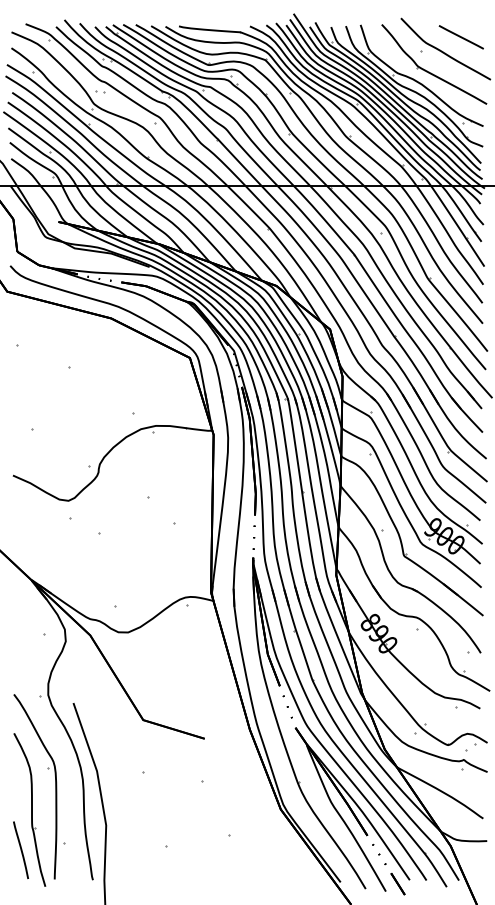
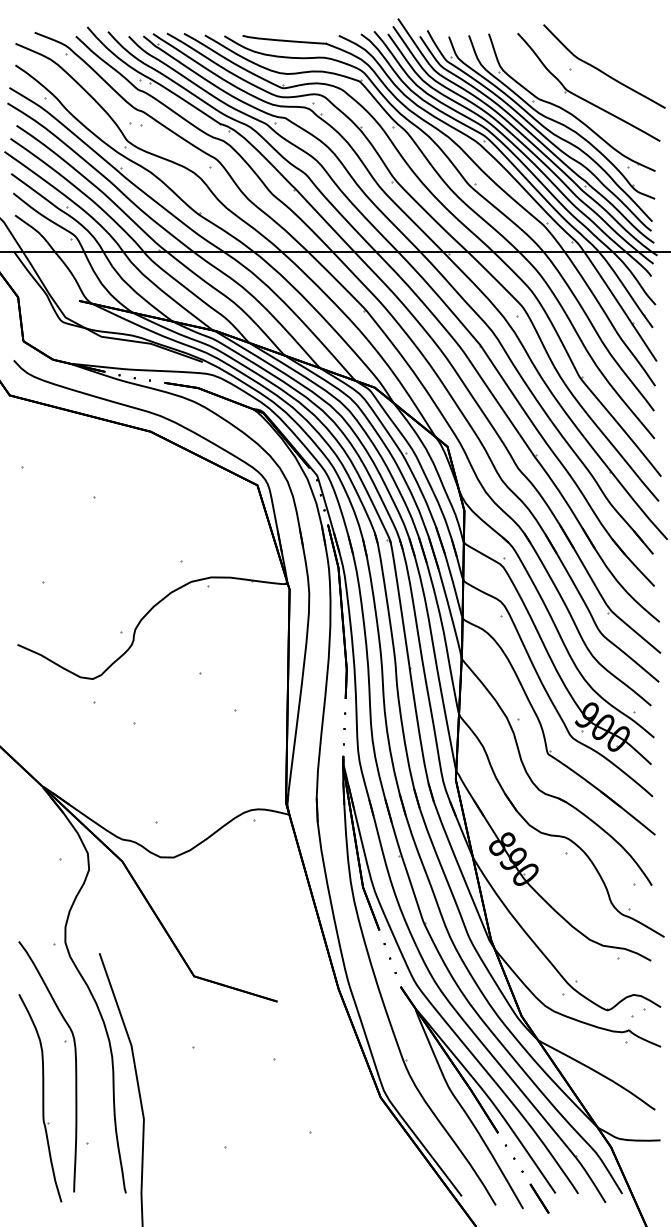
line: (460, 37) -> (624, 50), removed
line: (20, 850) -> (27, 1153), removed

